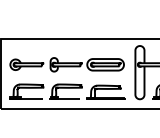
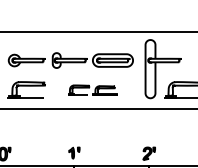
part: (86, 92) -> (92, 90), size x0.6

